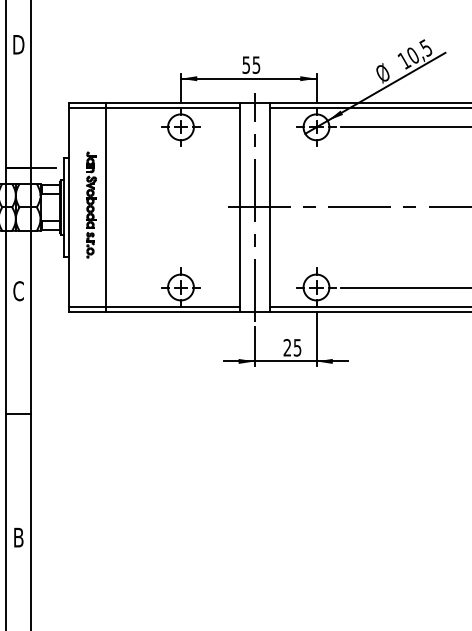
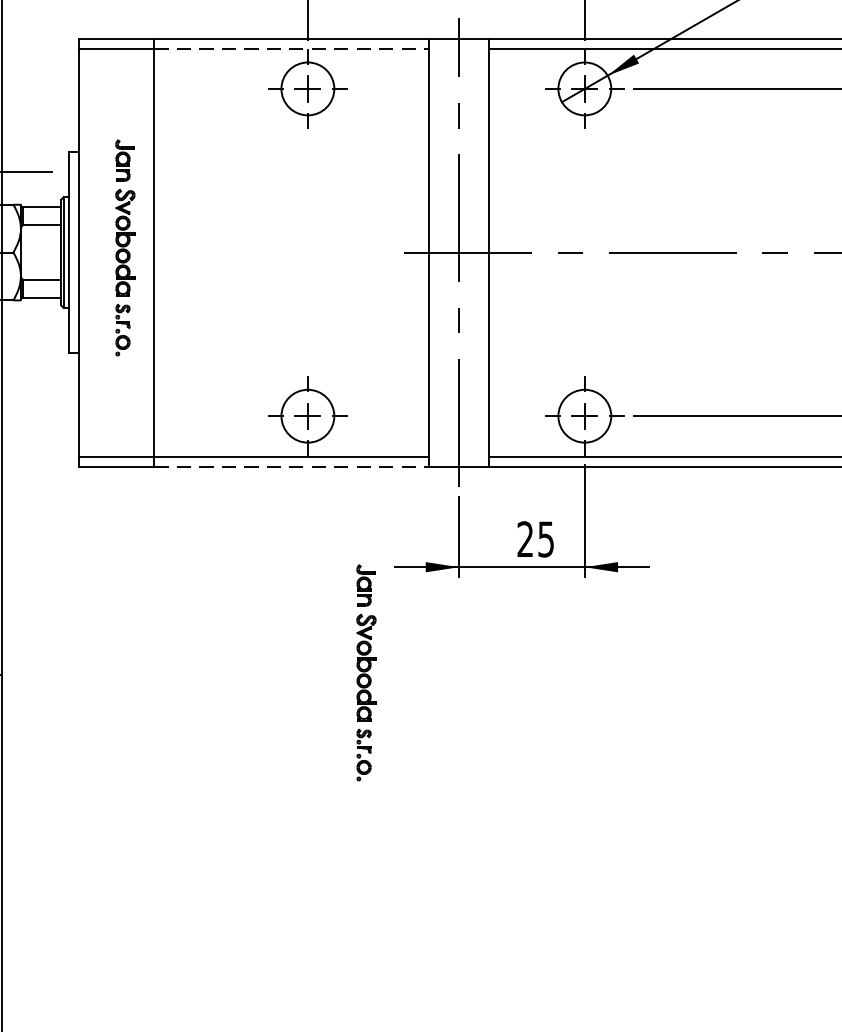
line: (173, 107) -> (292, 48), solid -> dashed
line: (173, 312) -> (292, 467), solid -> dashed
part: (209, 412) -> (366, 671), added

